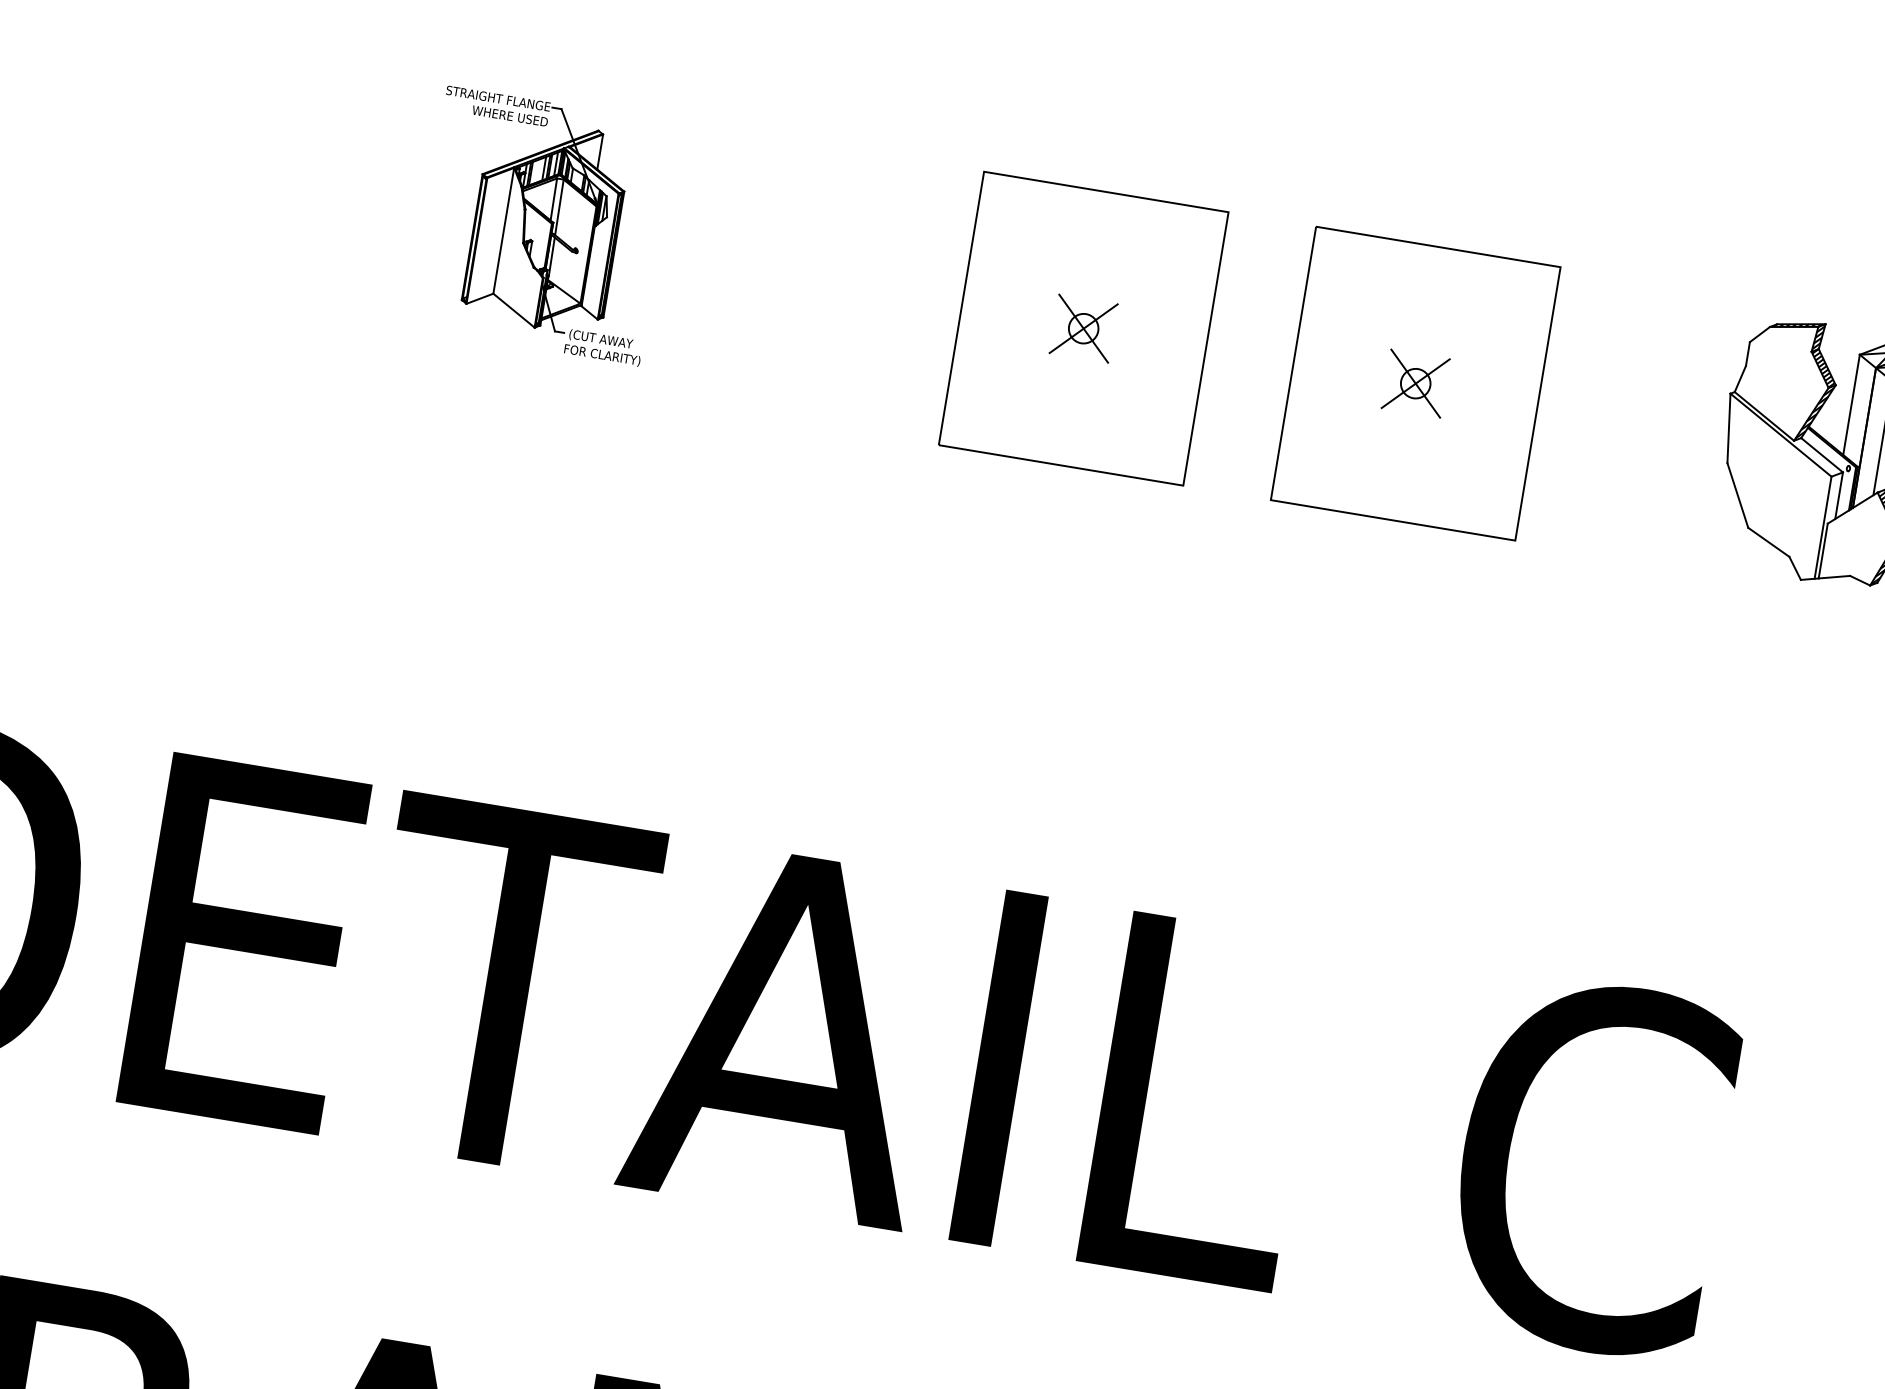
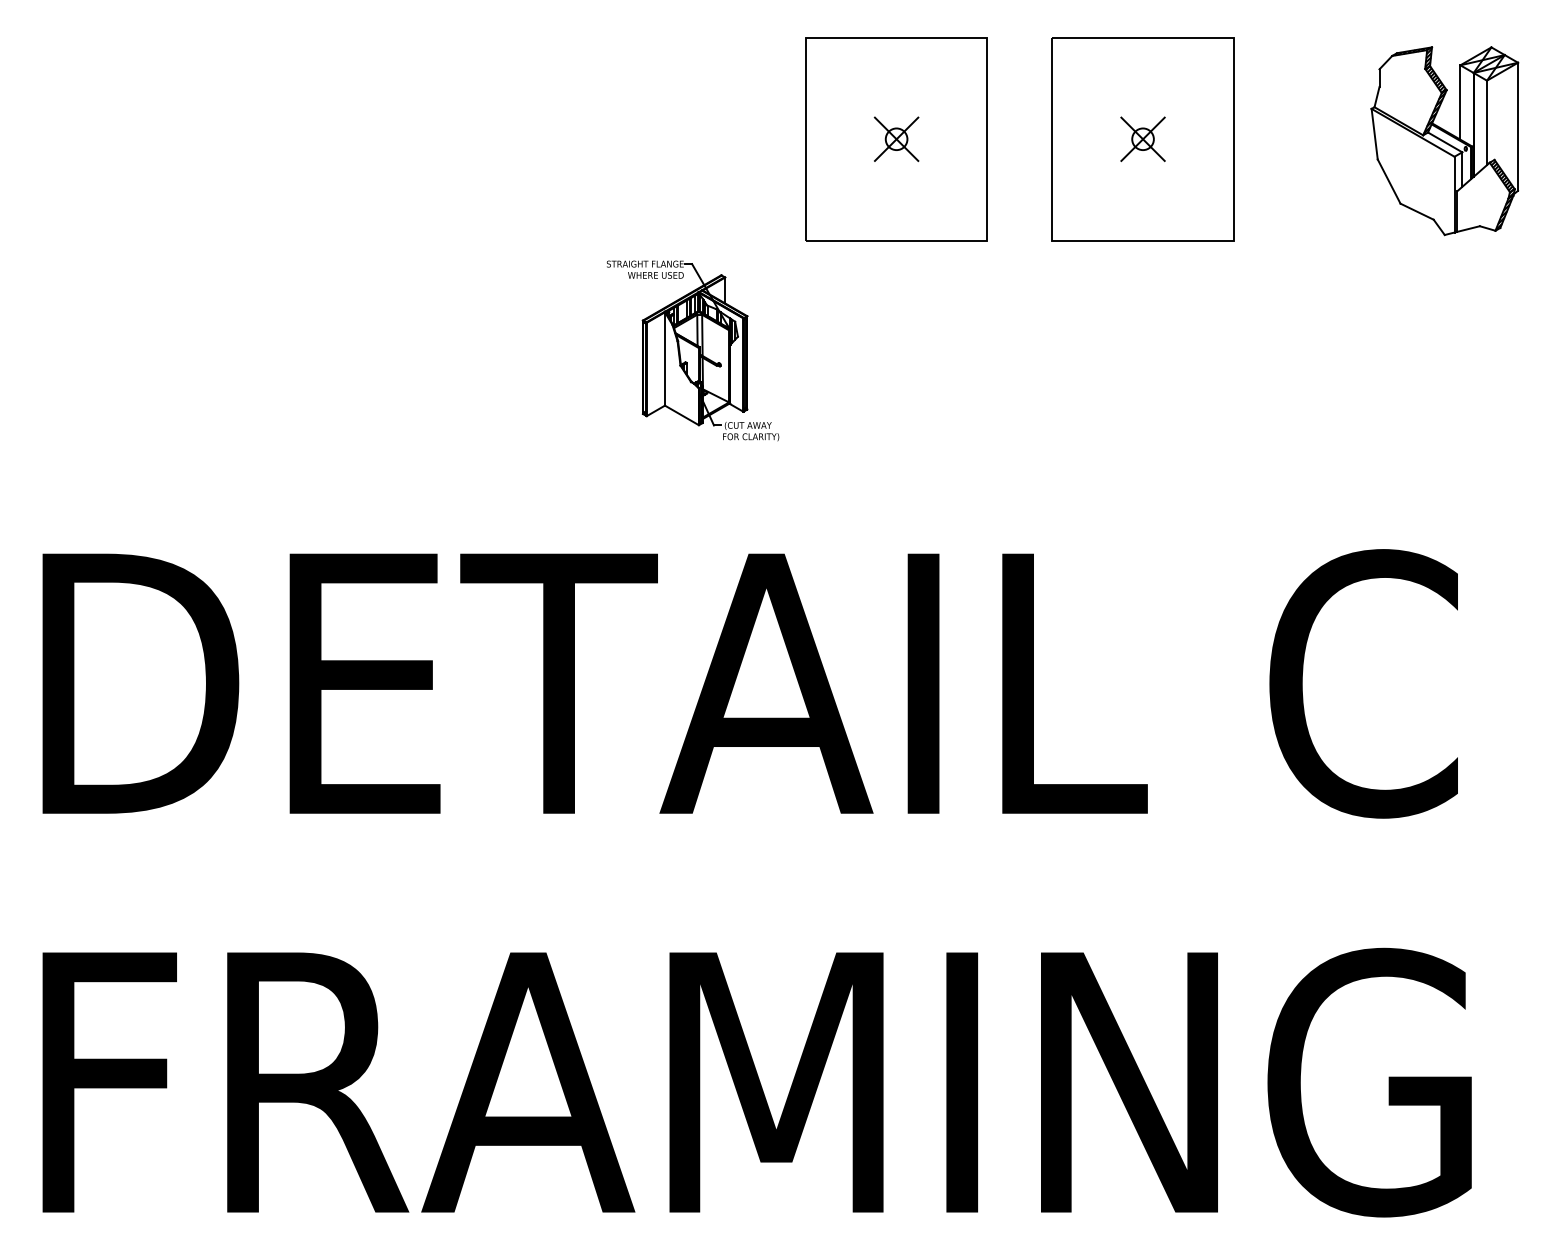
part: (542, 225) -> (692, 350), moved

